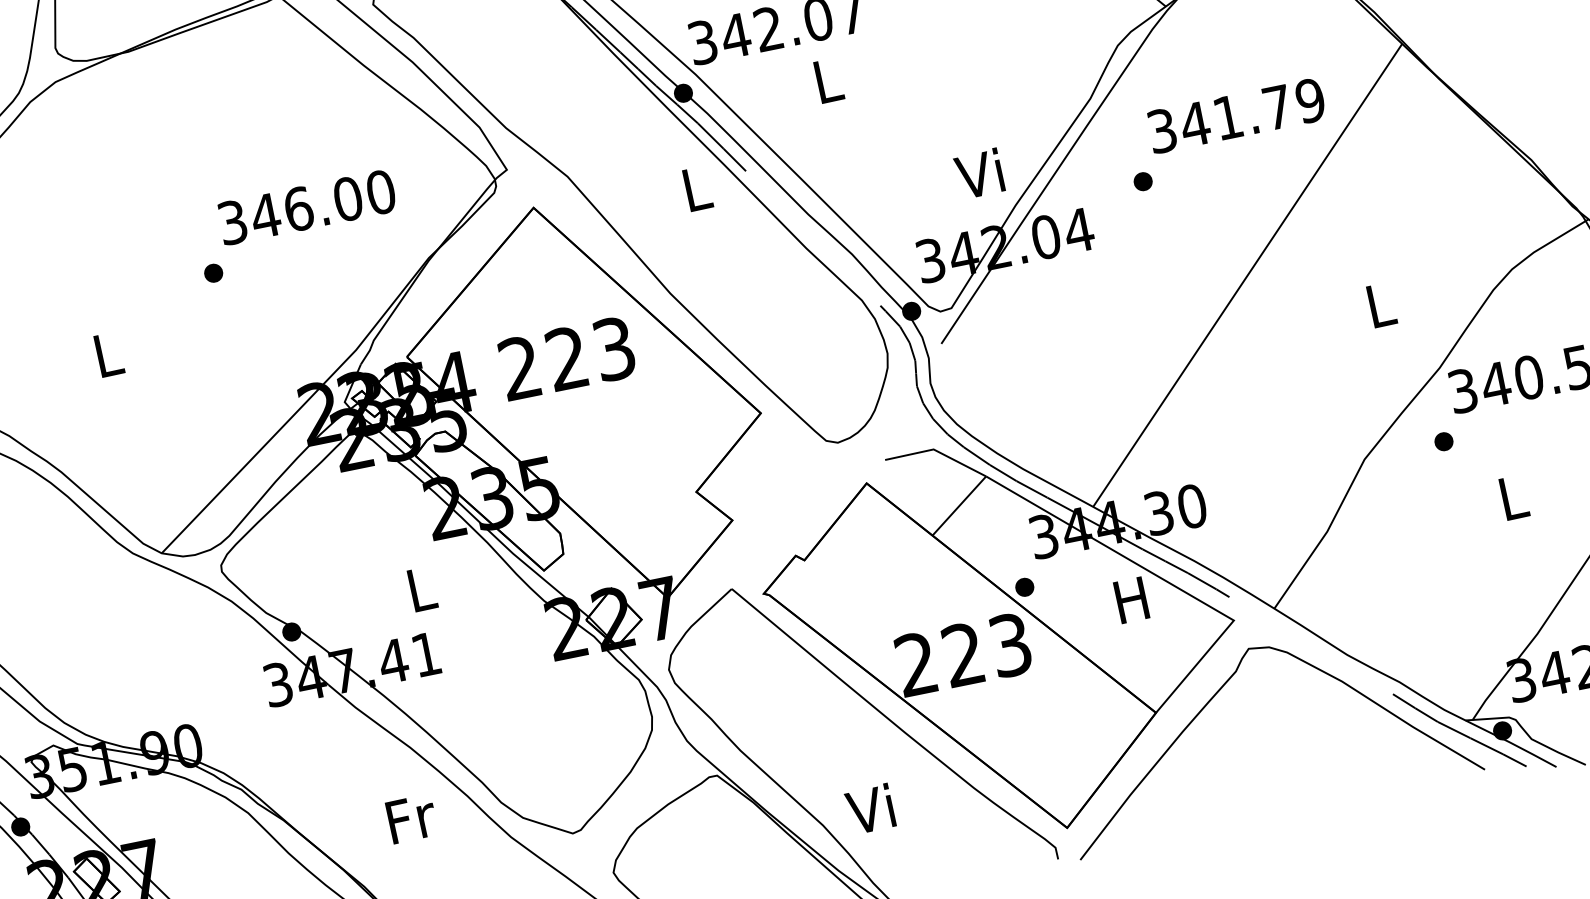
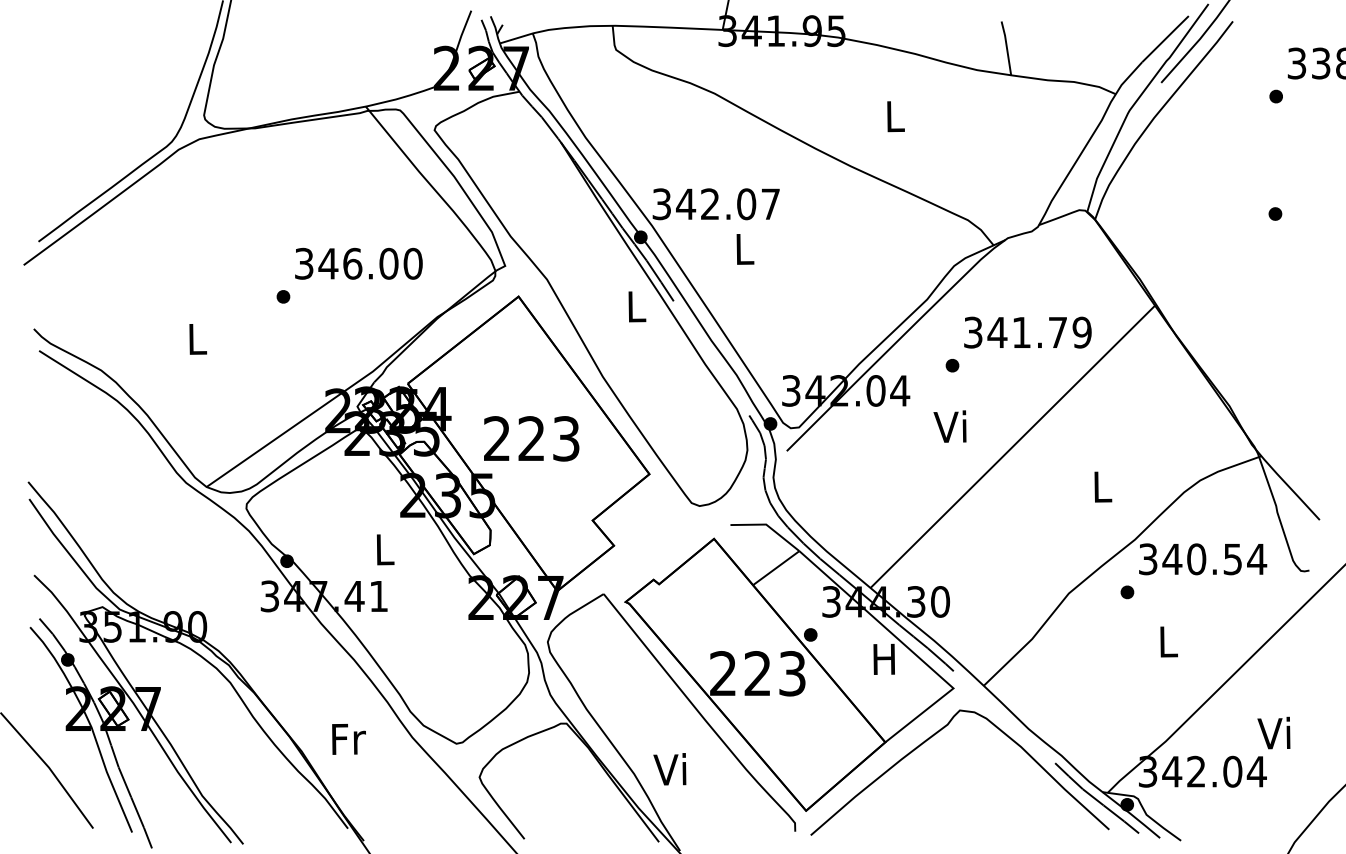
text: (978, 173) -> (949, 426), moved
text: (566, 358) -> (531, 438), moved
text: (411, 819) -> (348, 739), moved

